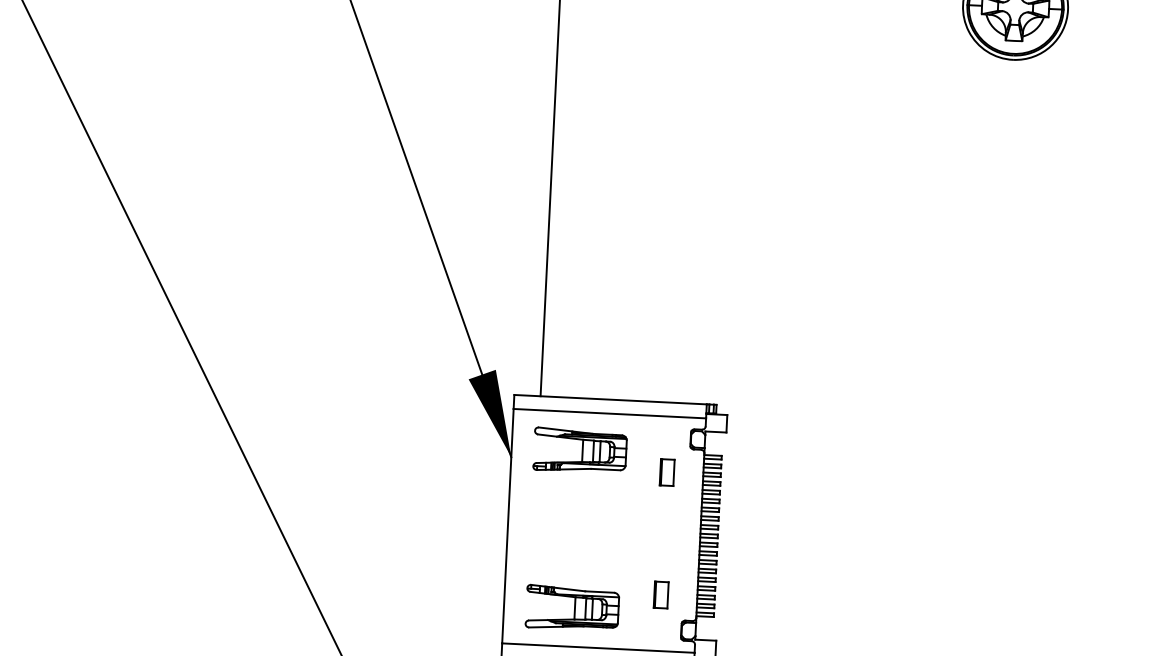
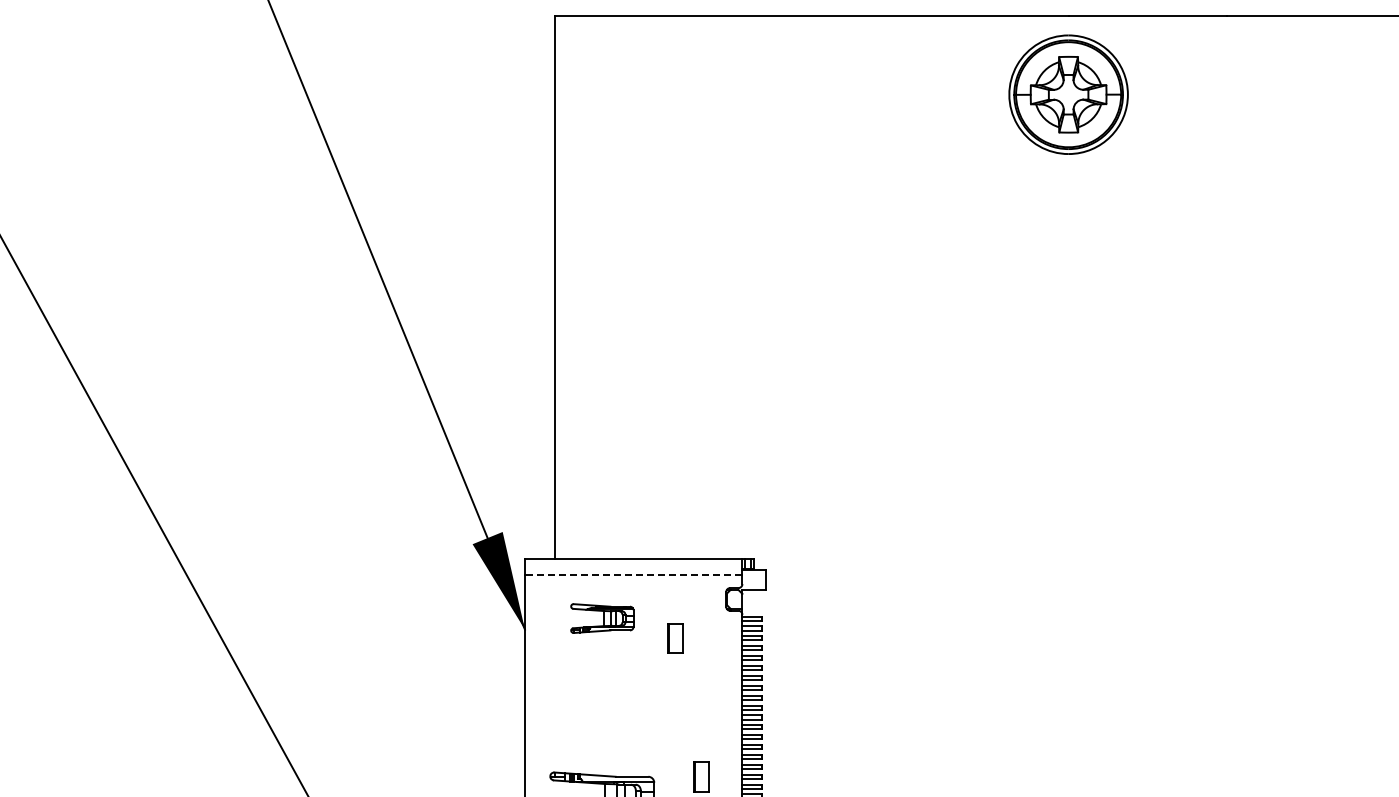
line: (609, 413) -> (633, 575), solid -> dashed
part: (580, 450) -> (602, 618), size x0.6
part: (667, 472) -> (675, 638), moved

